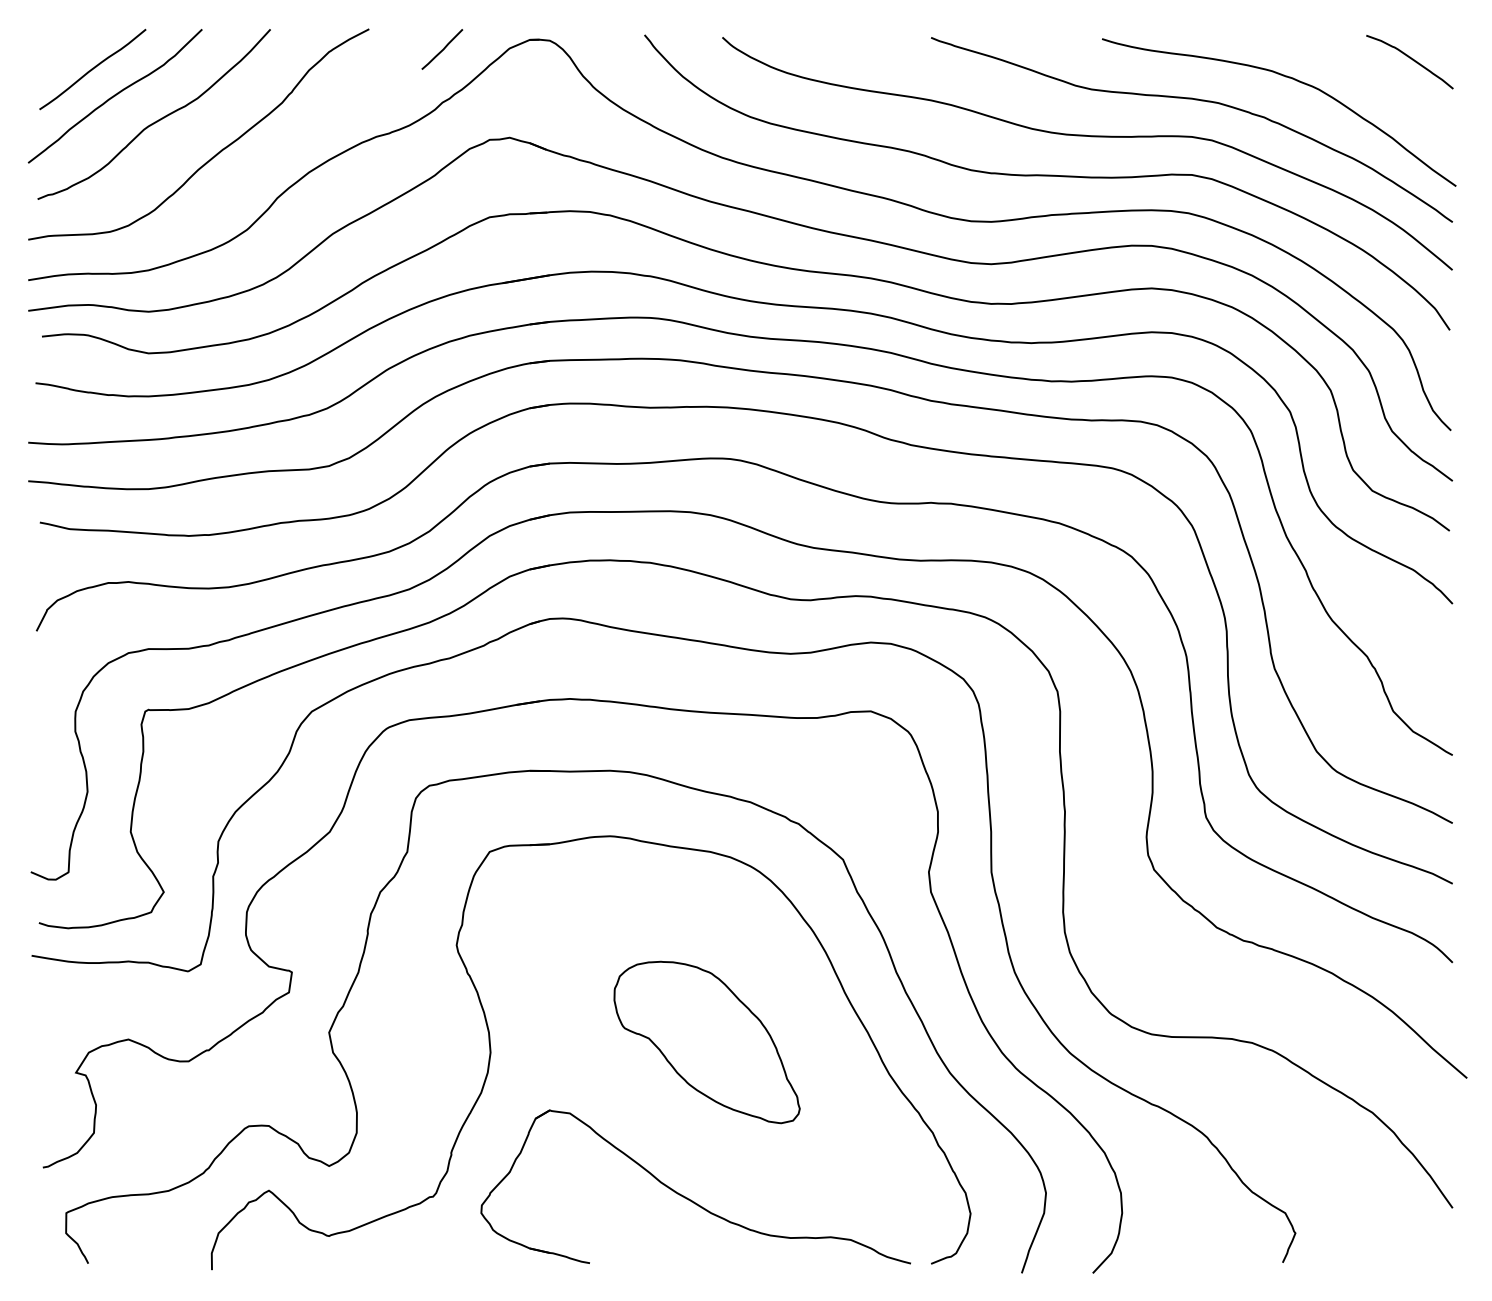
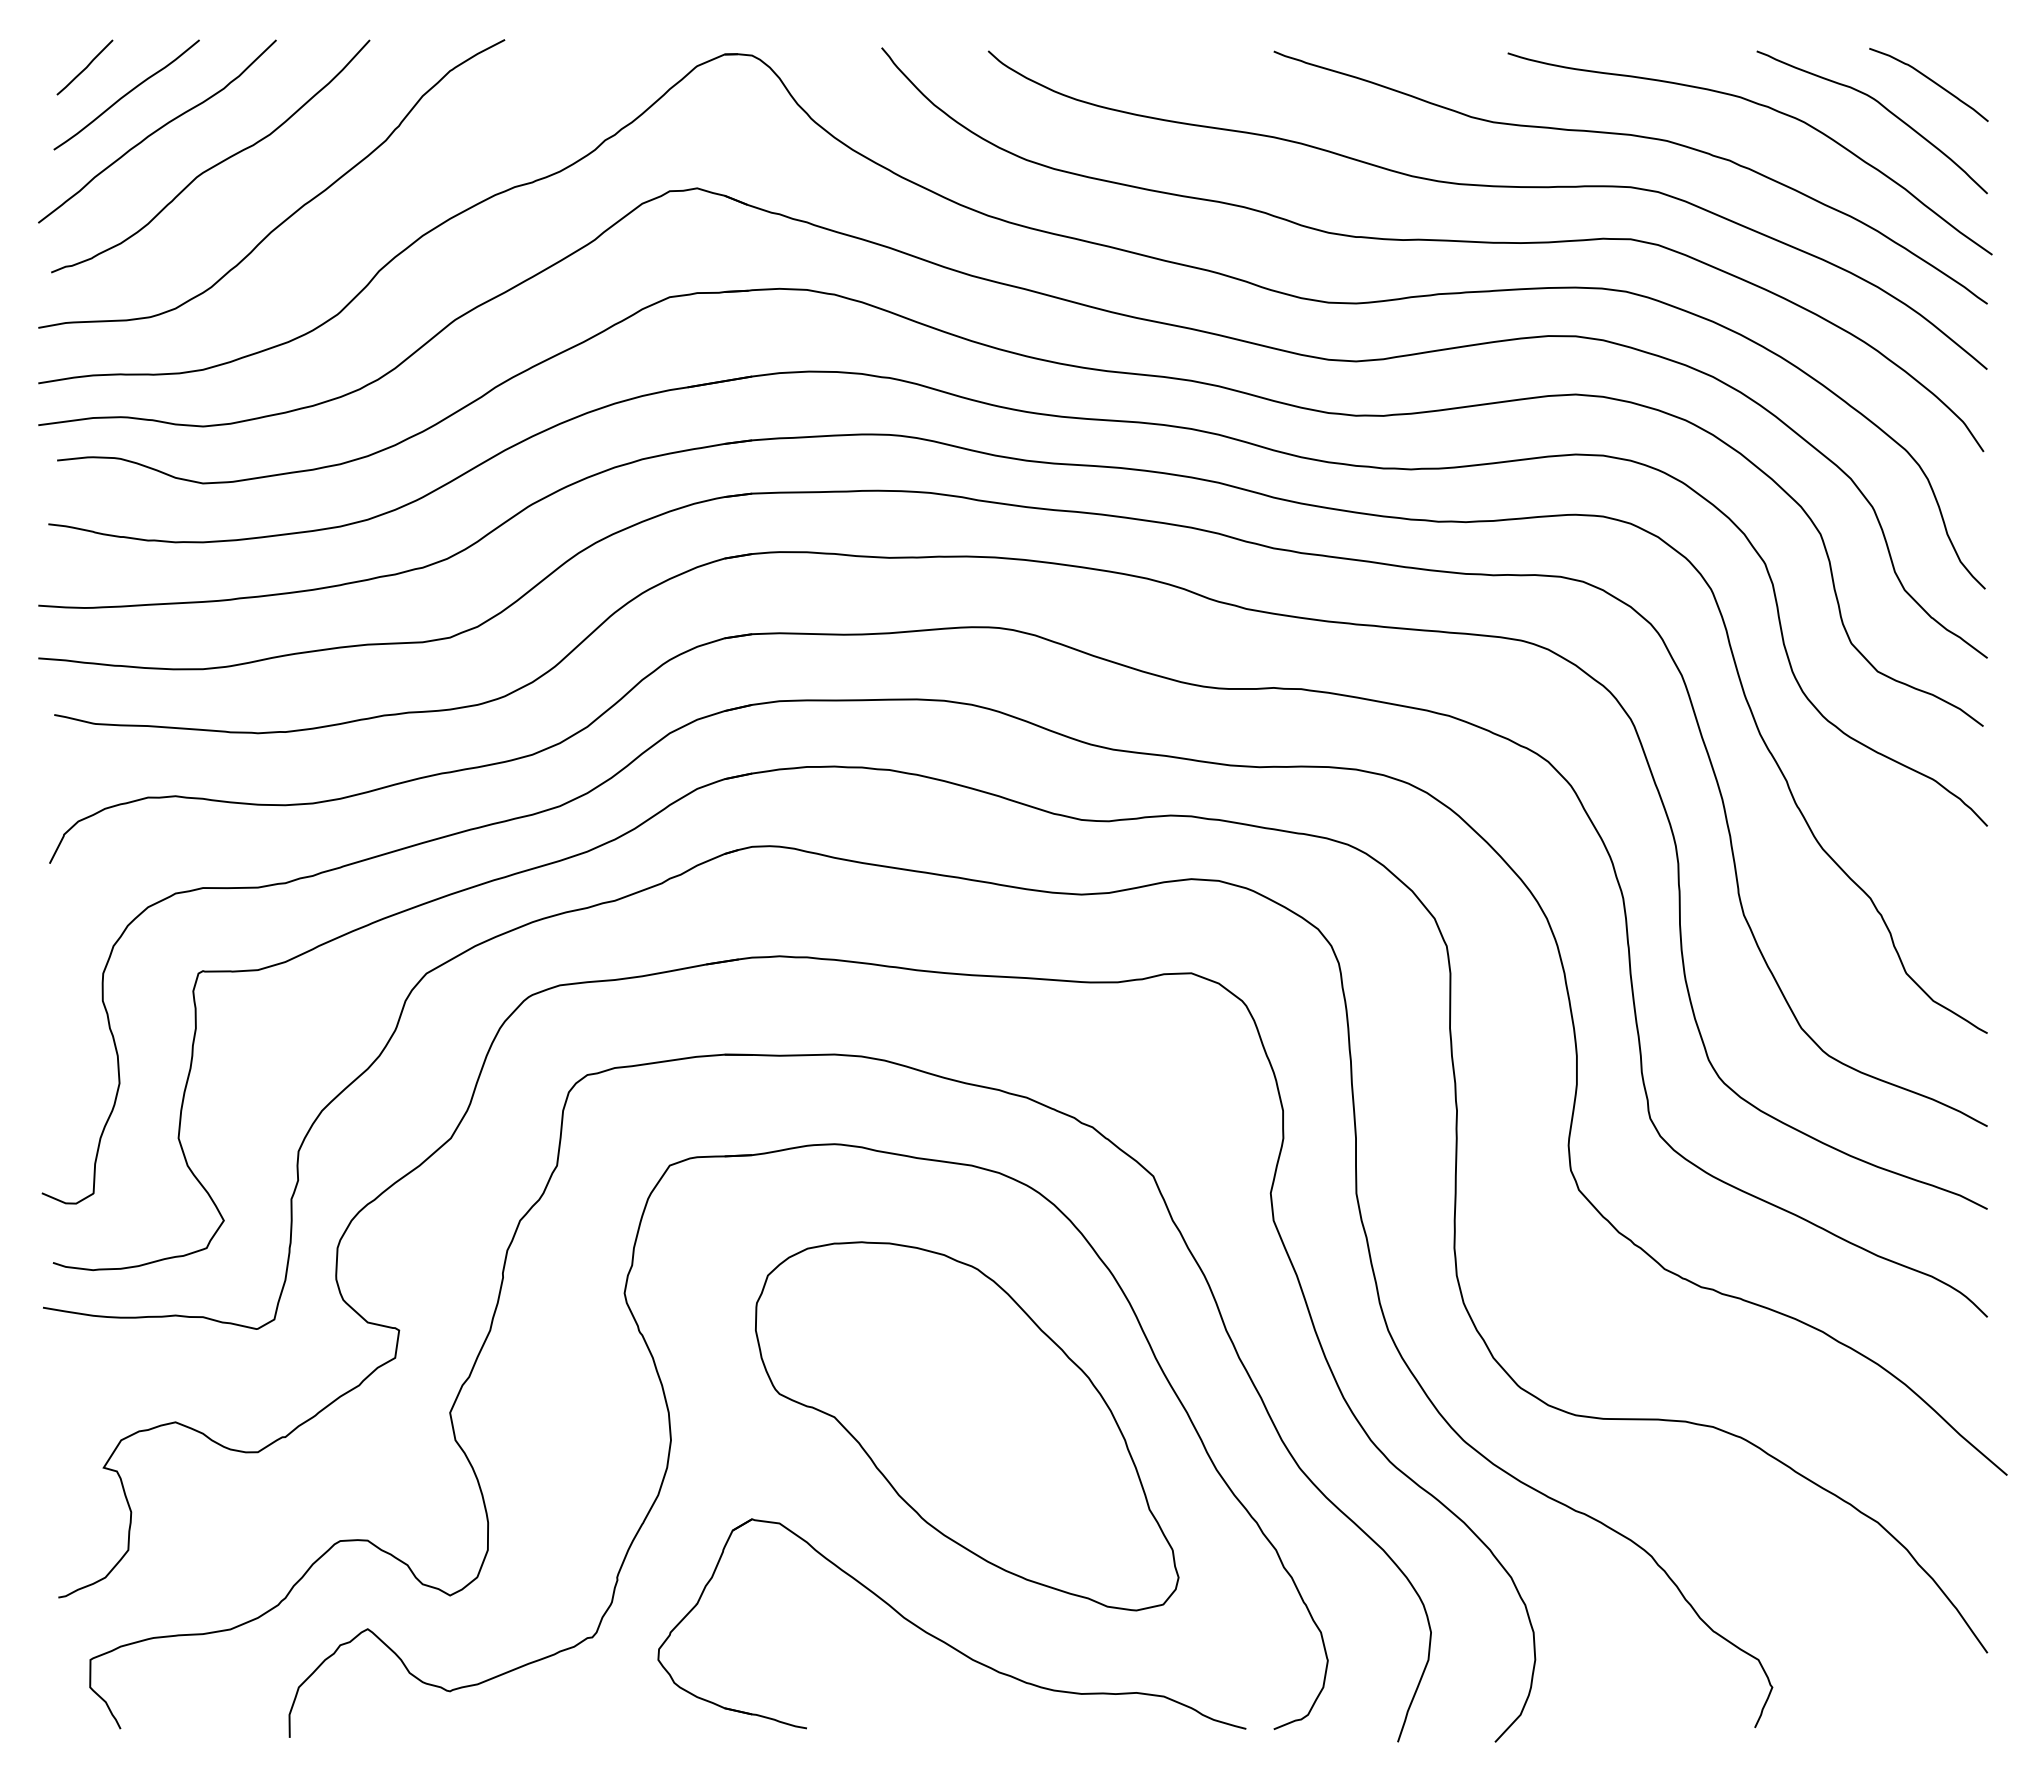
curve: (442, 49) -> (85, 67), moved
curve: (1377, 79) -> (1884, 108), added
part: (707, 1042) -> (967, 1426), size x1.67

